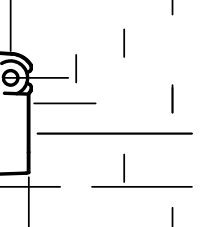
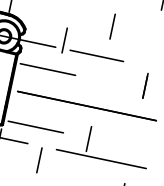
fill: (113, 77) -> (96, 55), added
fill: (64, 167) -> (35, 127), added
line: (75, 201) -> (38, 159), added

